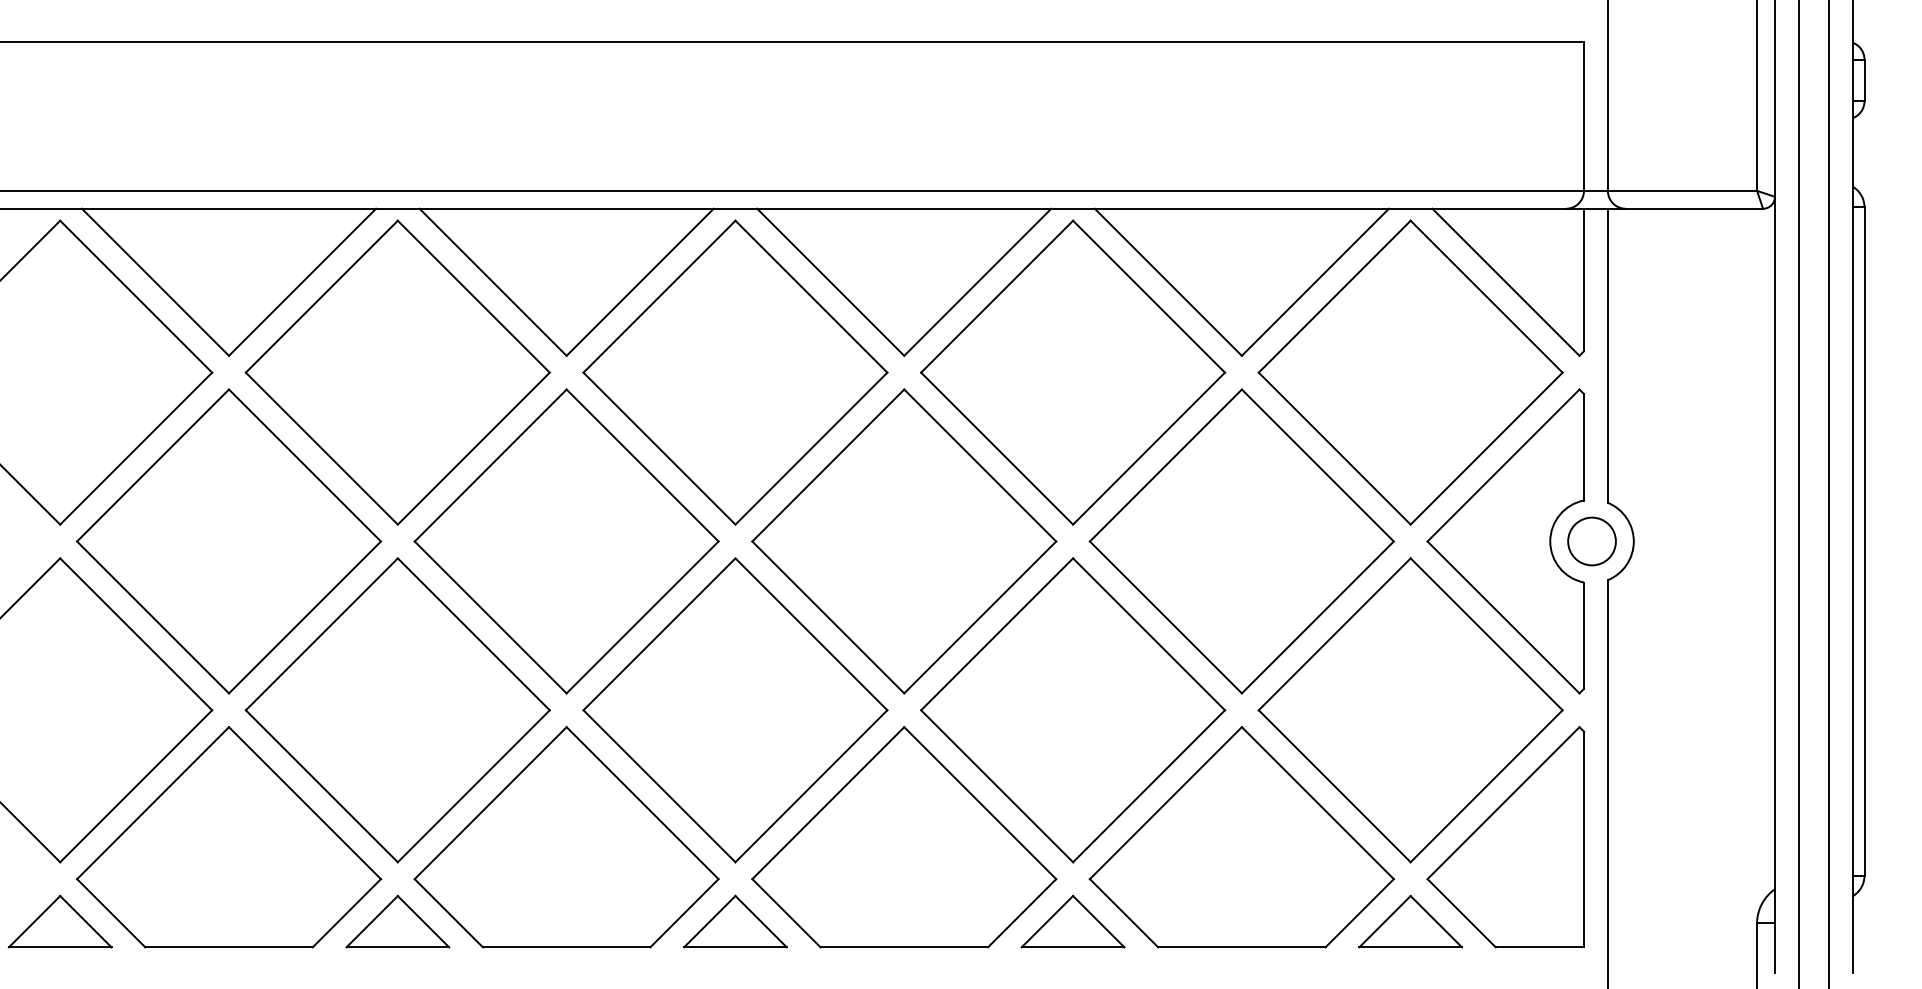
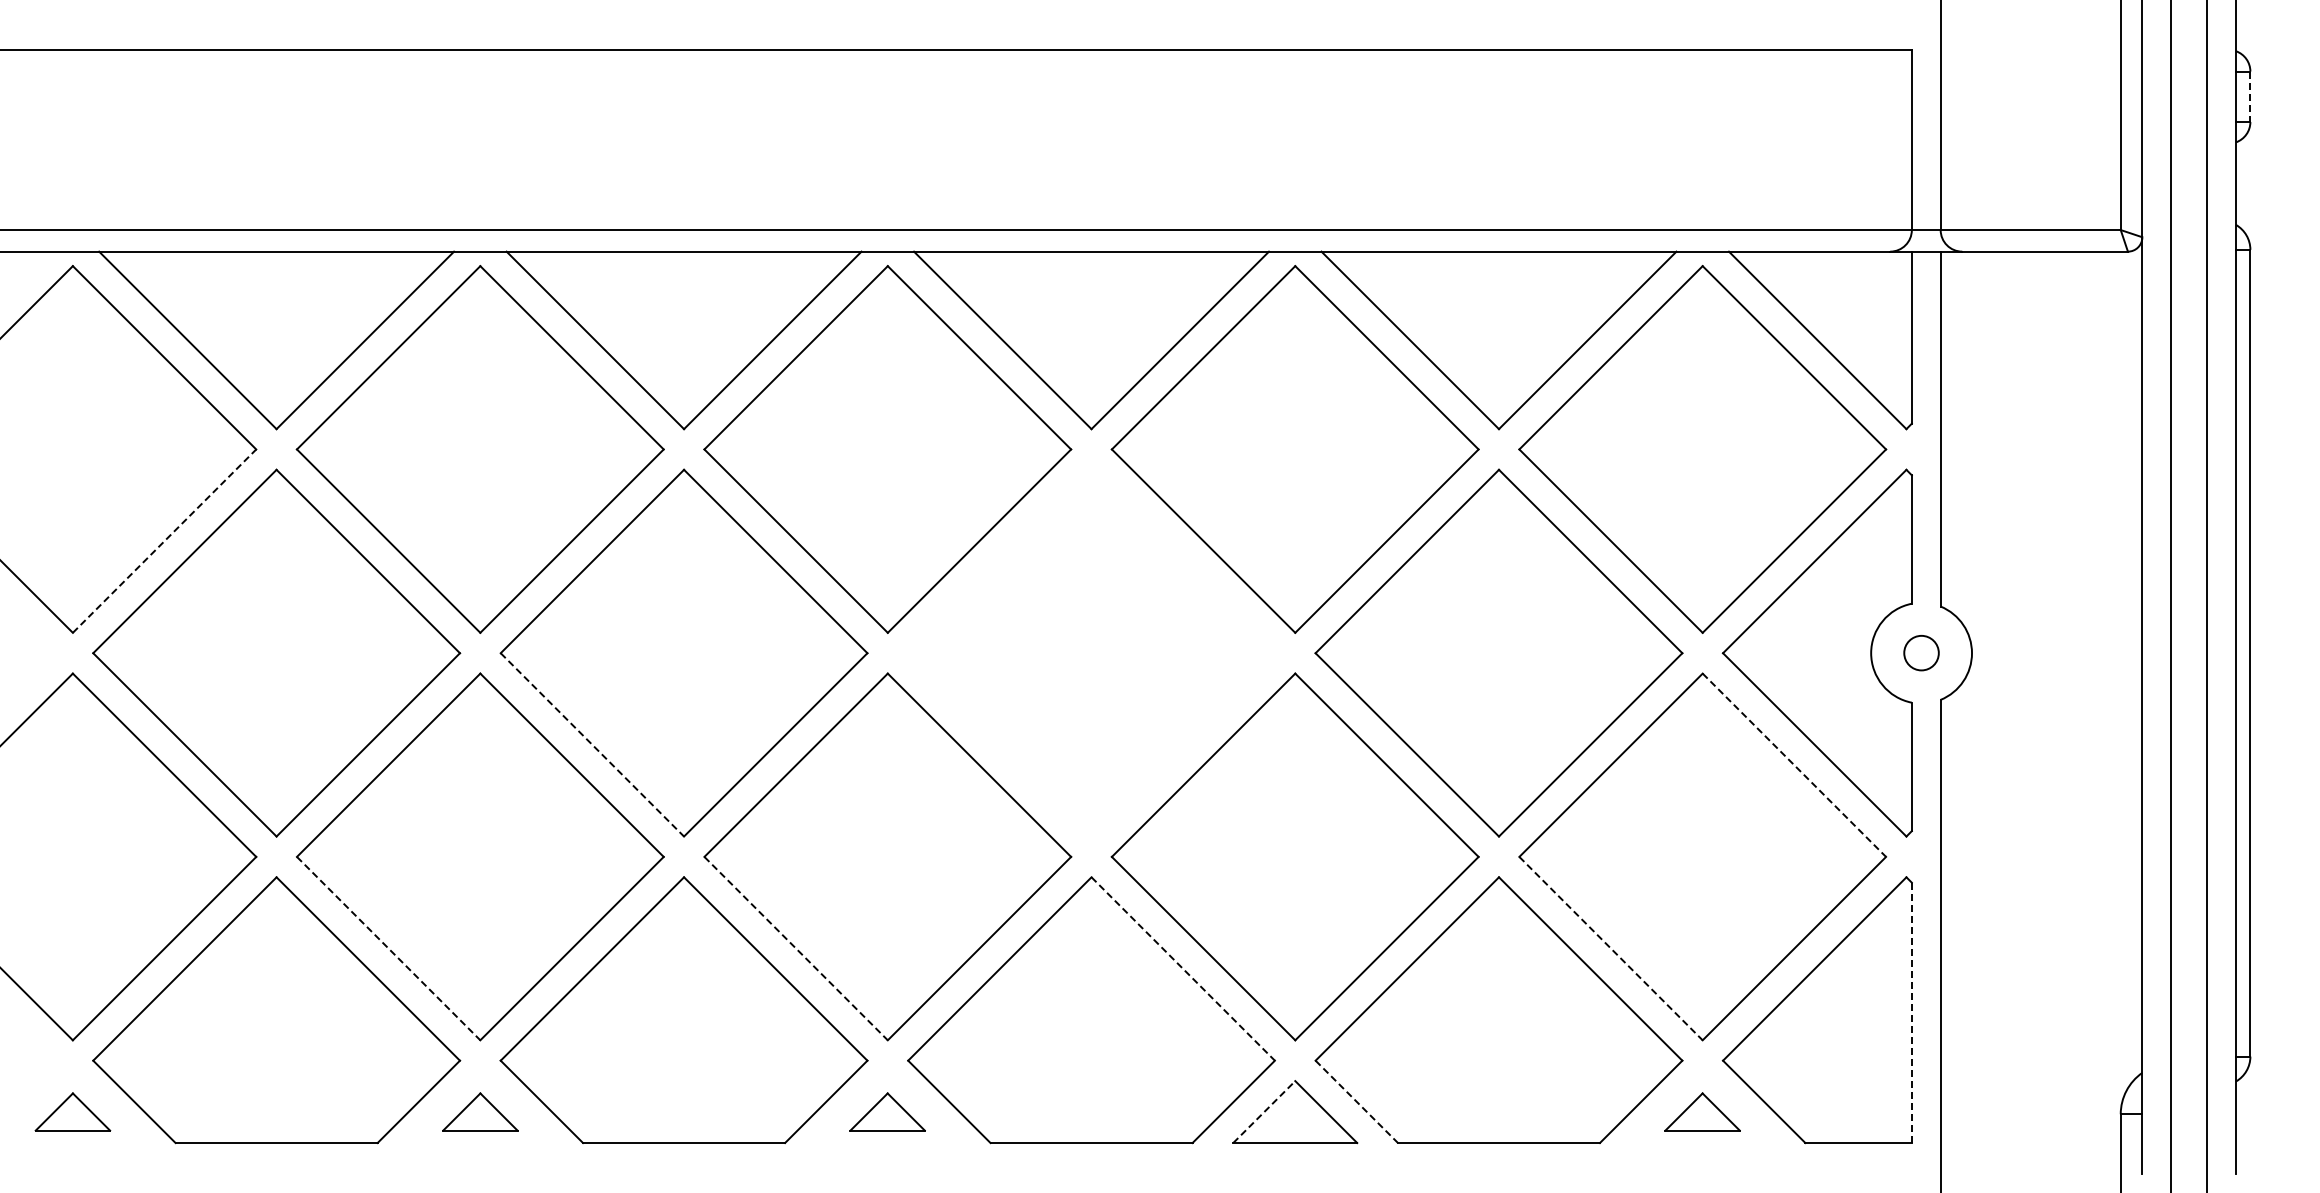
line: (1864, 81) -> (2250, 97), solid -> dashed
line: (136, 448) -> (164, 541), solid -> dashed
part: (904, 540) -> (1091, 652), removed
circle: (1591, 540) -> (1921, 652), size x0.6
line: (490, 617) -> (592, 744), solid -> dashed
line: (1486, 634) -> (1794, 765), solid -> dashed
line: (321, 786) -> (388, 948), solid -> dashed
line: (659, 786) -> (796, 948), solid -> dashed
line: (1335, 786) -> (1611, 948), solid -> dashed
line: (980, 803) -> (1183, 969), solid -> dashed
line: (1583, 839) -> (1911, 1012), solid -> dashed
line: (1124, 913) -> (1357, 1102), solid -> dashed
part: (59, 921) -> (72, 1111), size x0.6
part: (397, 921) -> (480, 1111), size x0.6
part: (735, 921) -> (887, 1111), size x0.6
part: (1410, 921) -> (1702, 1111), size x0.6
line: (1047, 922) -> (1264, 1112), solid -> dashed

